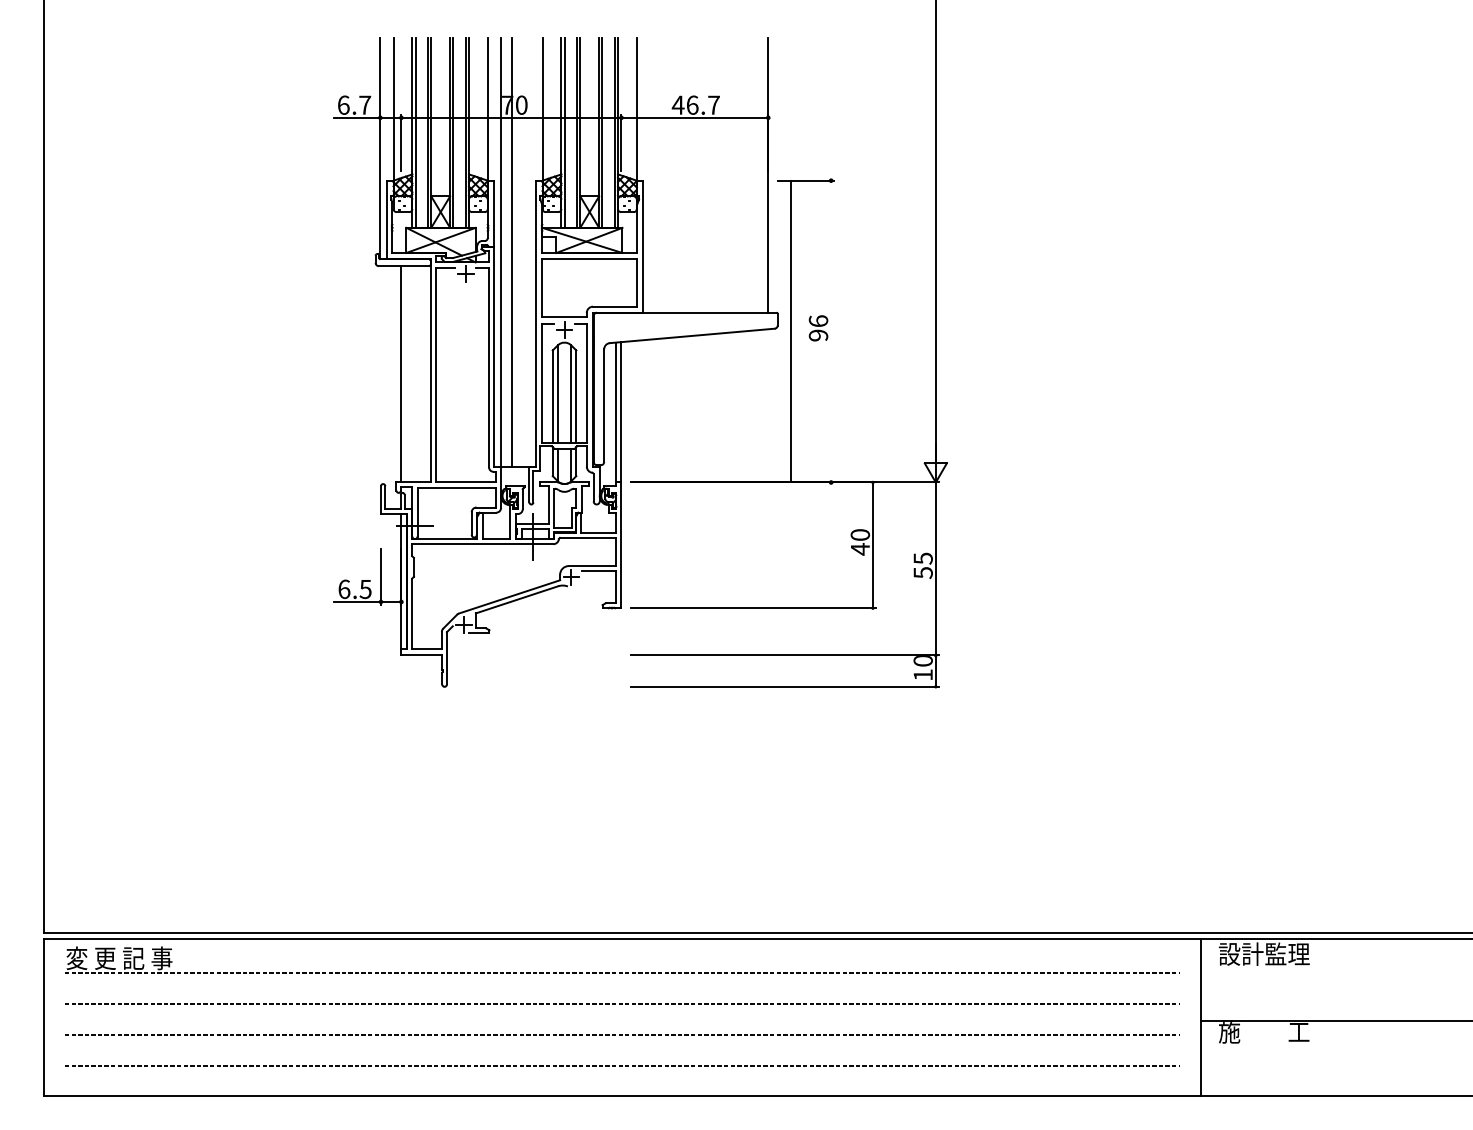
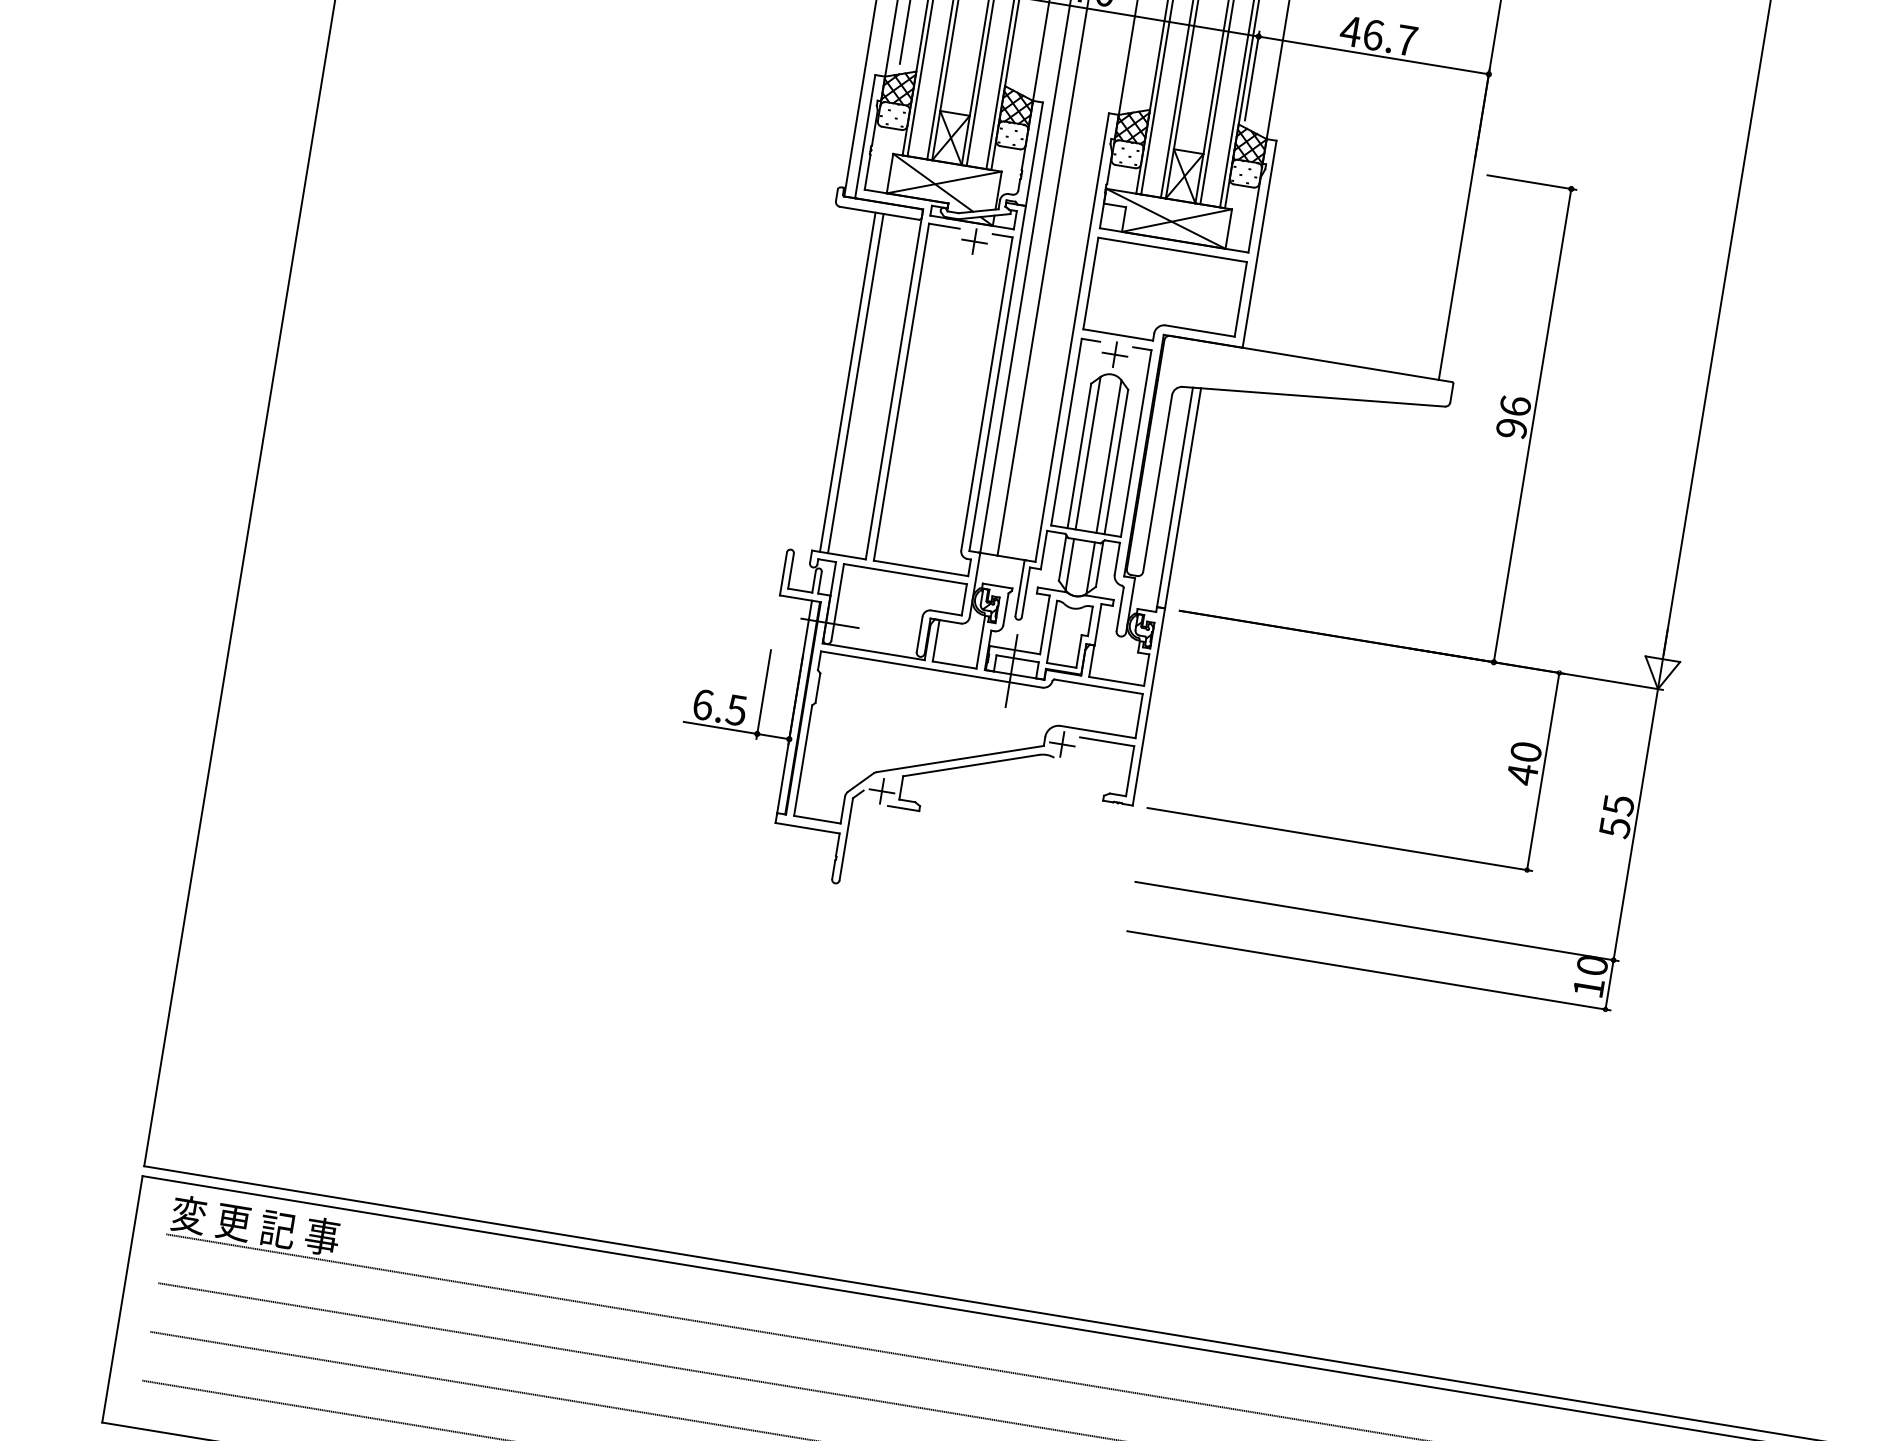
line: (791, 331) -> (1533, 425), moved
line: (406, 374) -> (855, 383), added

